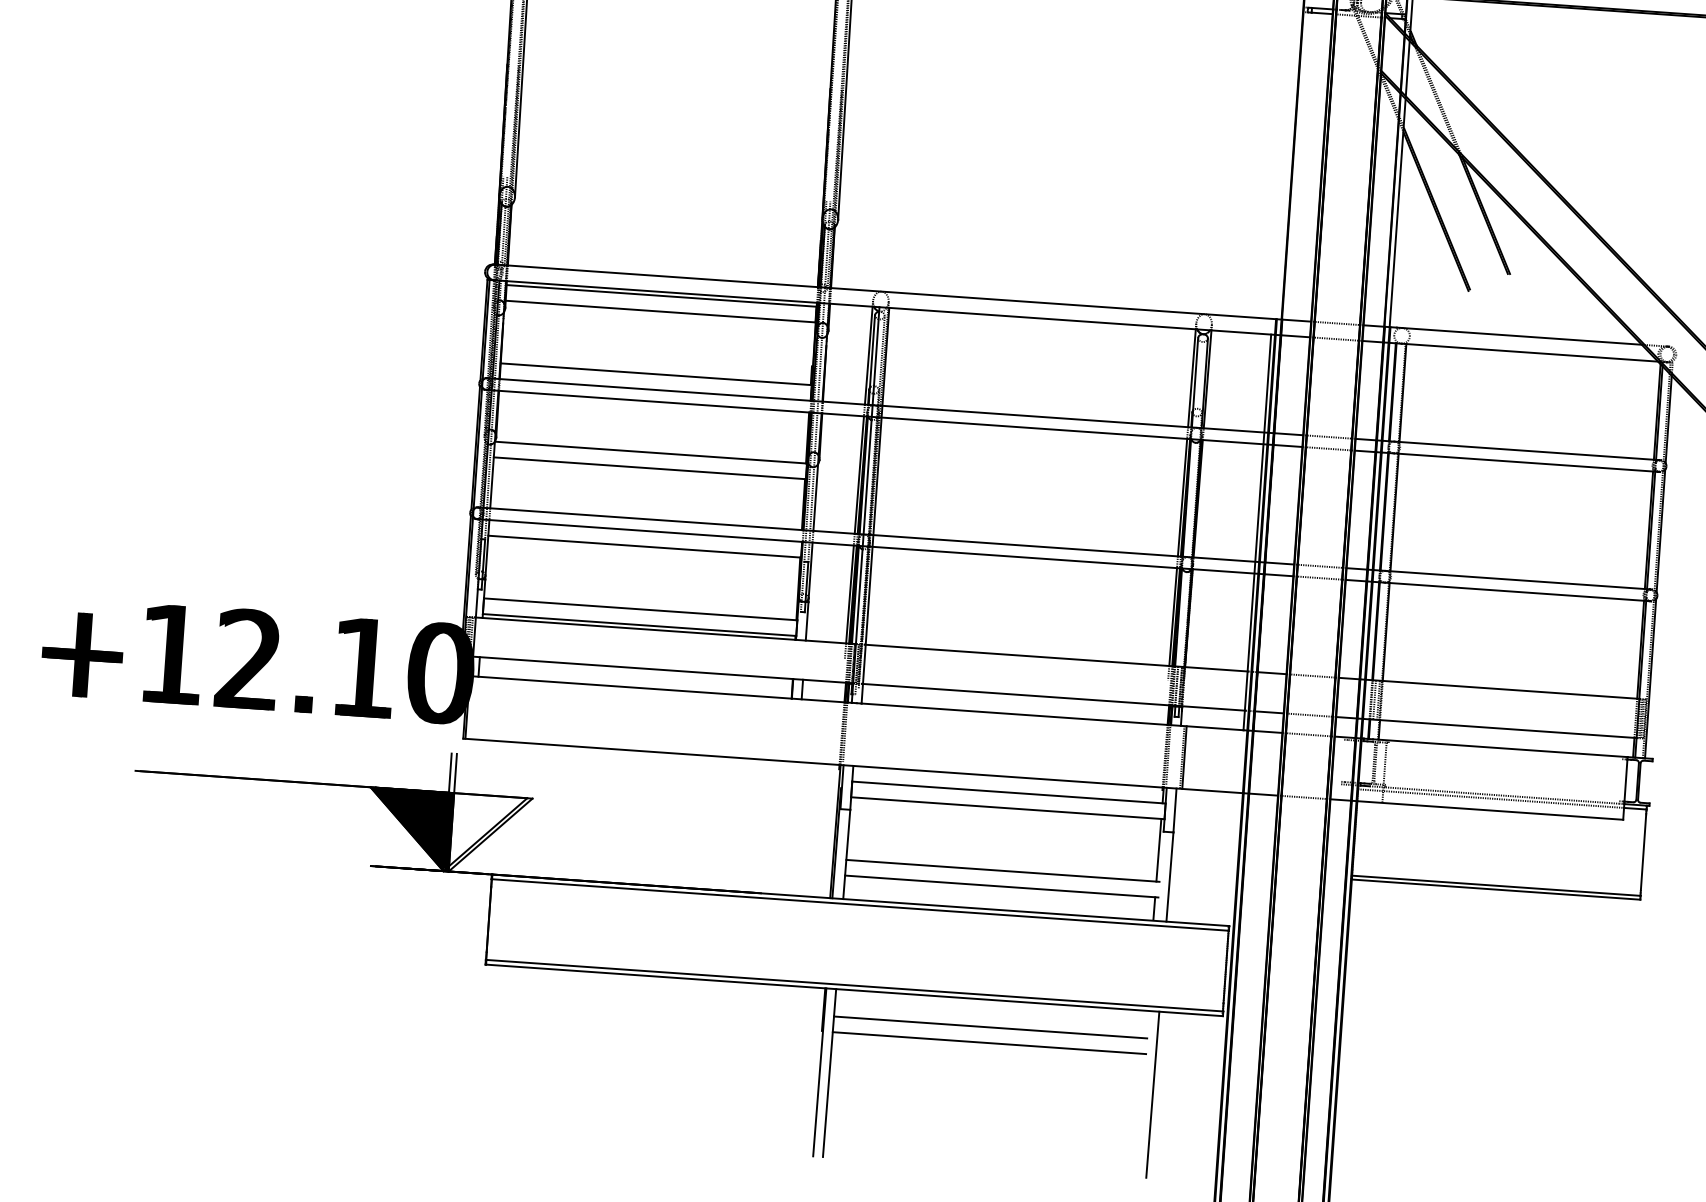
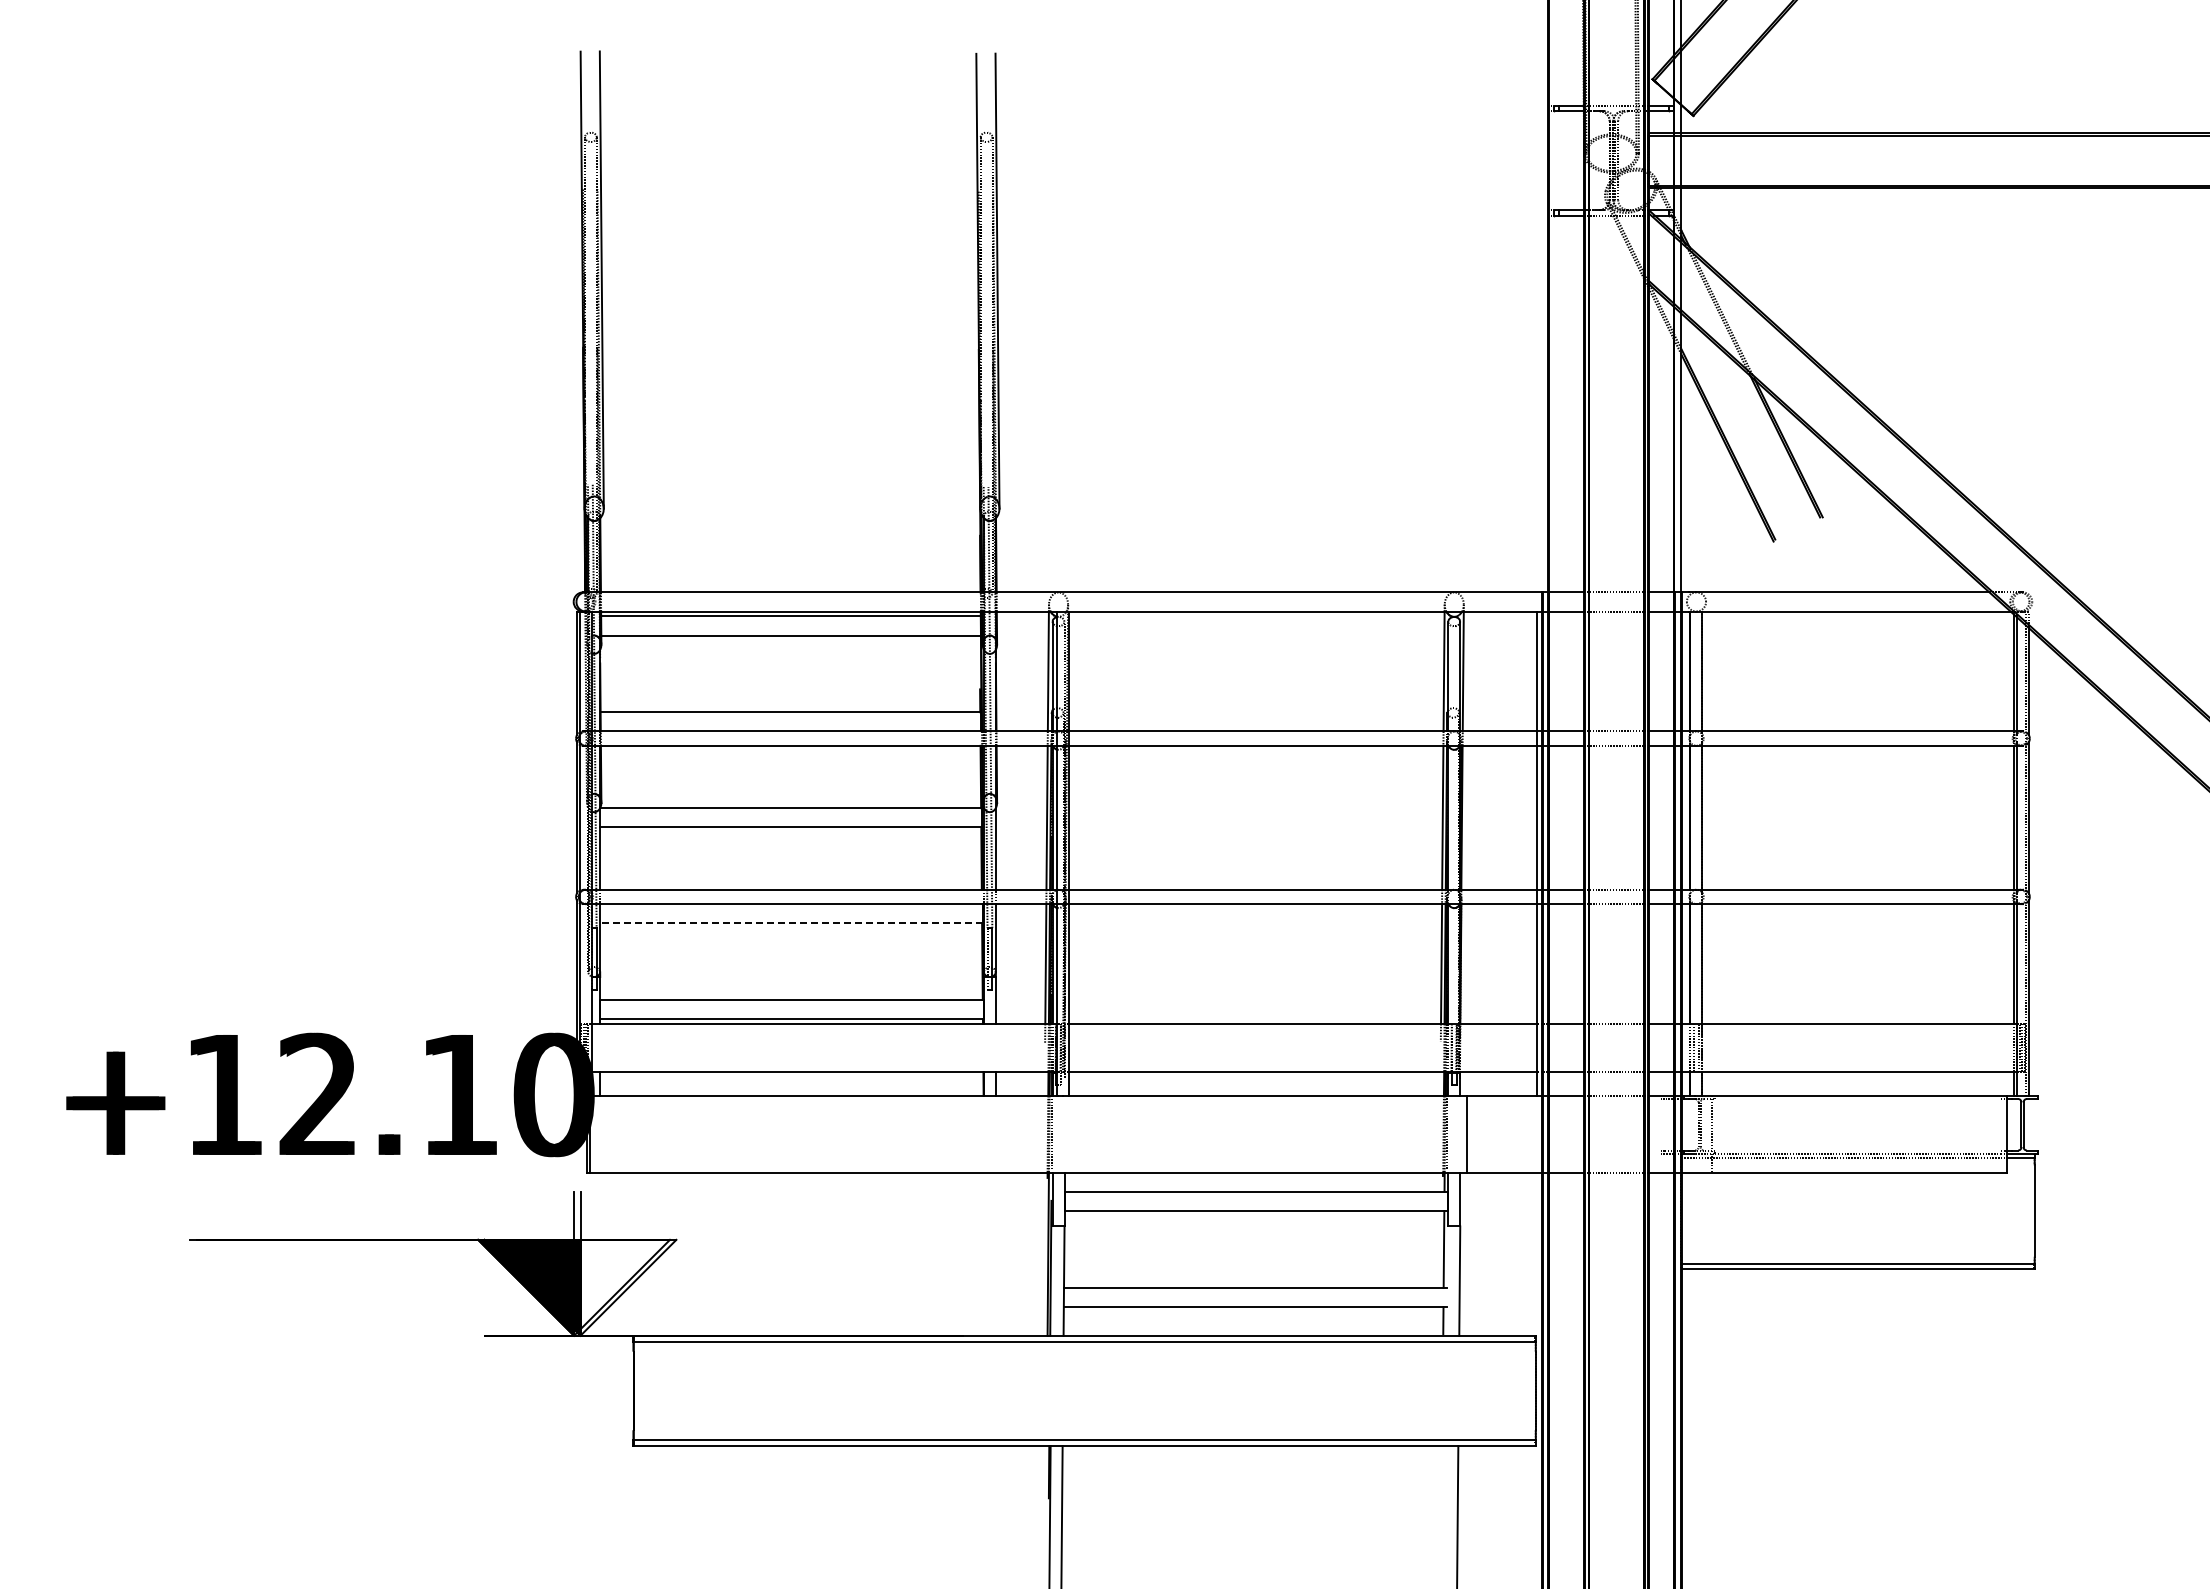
line: (644, 546) -> (791, 923), solid -> dashed
line: (1182, 756) -> (1464, 1133), removed
line: (990, 1027) -> (1253, 1479), removed
line: (989, 1042) -> (1253, 1498), removed

